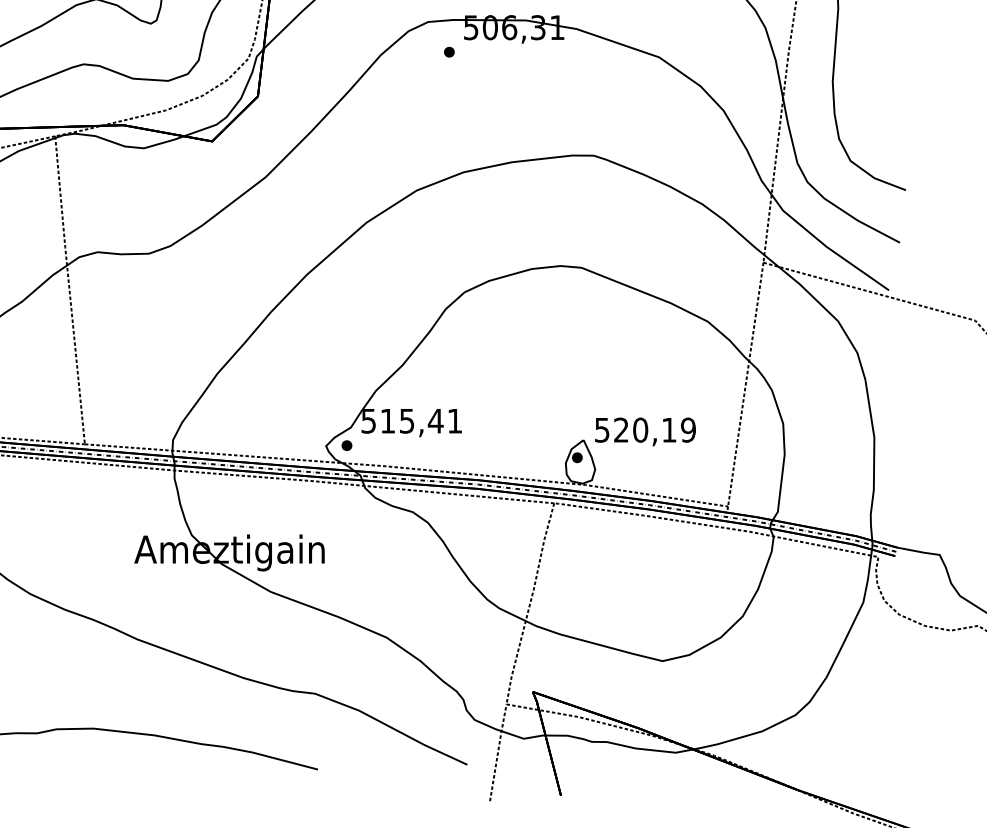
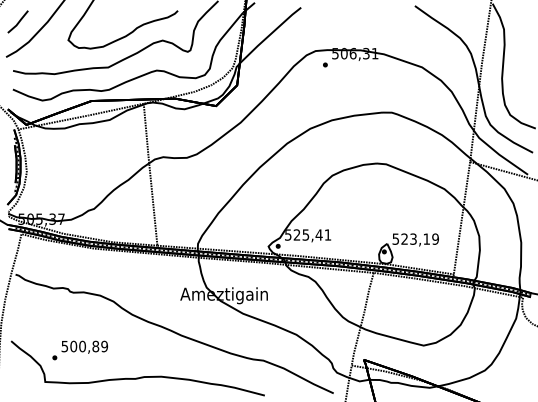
text: (386, 420) -> (296, 234), 515,41 -> 525,41
text: (640, 428) -> (413, 238), 520,19 -> 523,19

